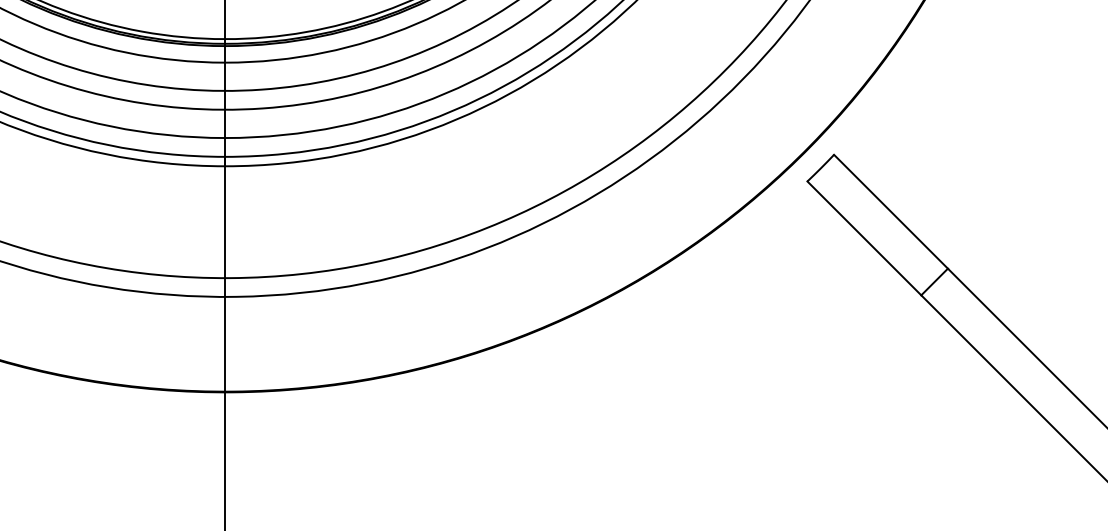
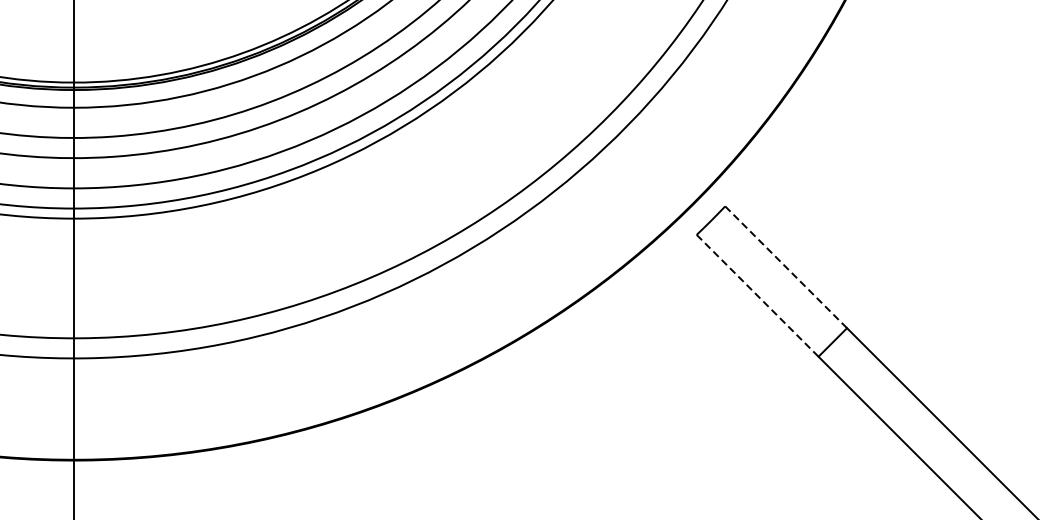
line: (891, 211) -> (786, 267), solid -> dashed
line: (864, 238) -> (757, 295), solid -> dashed

